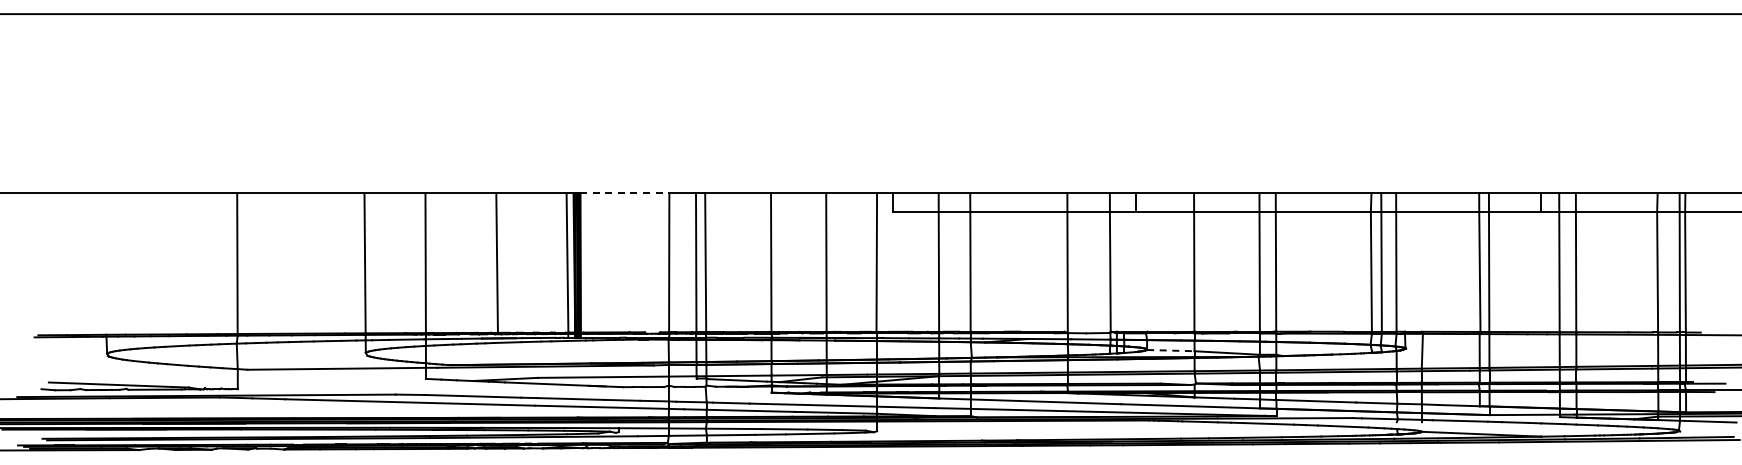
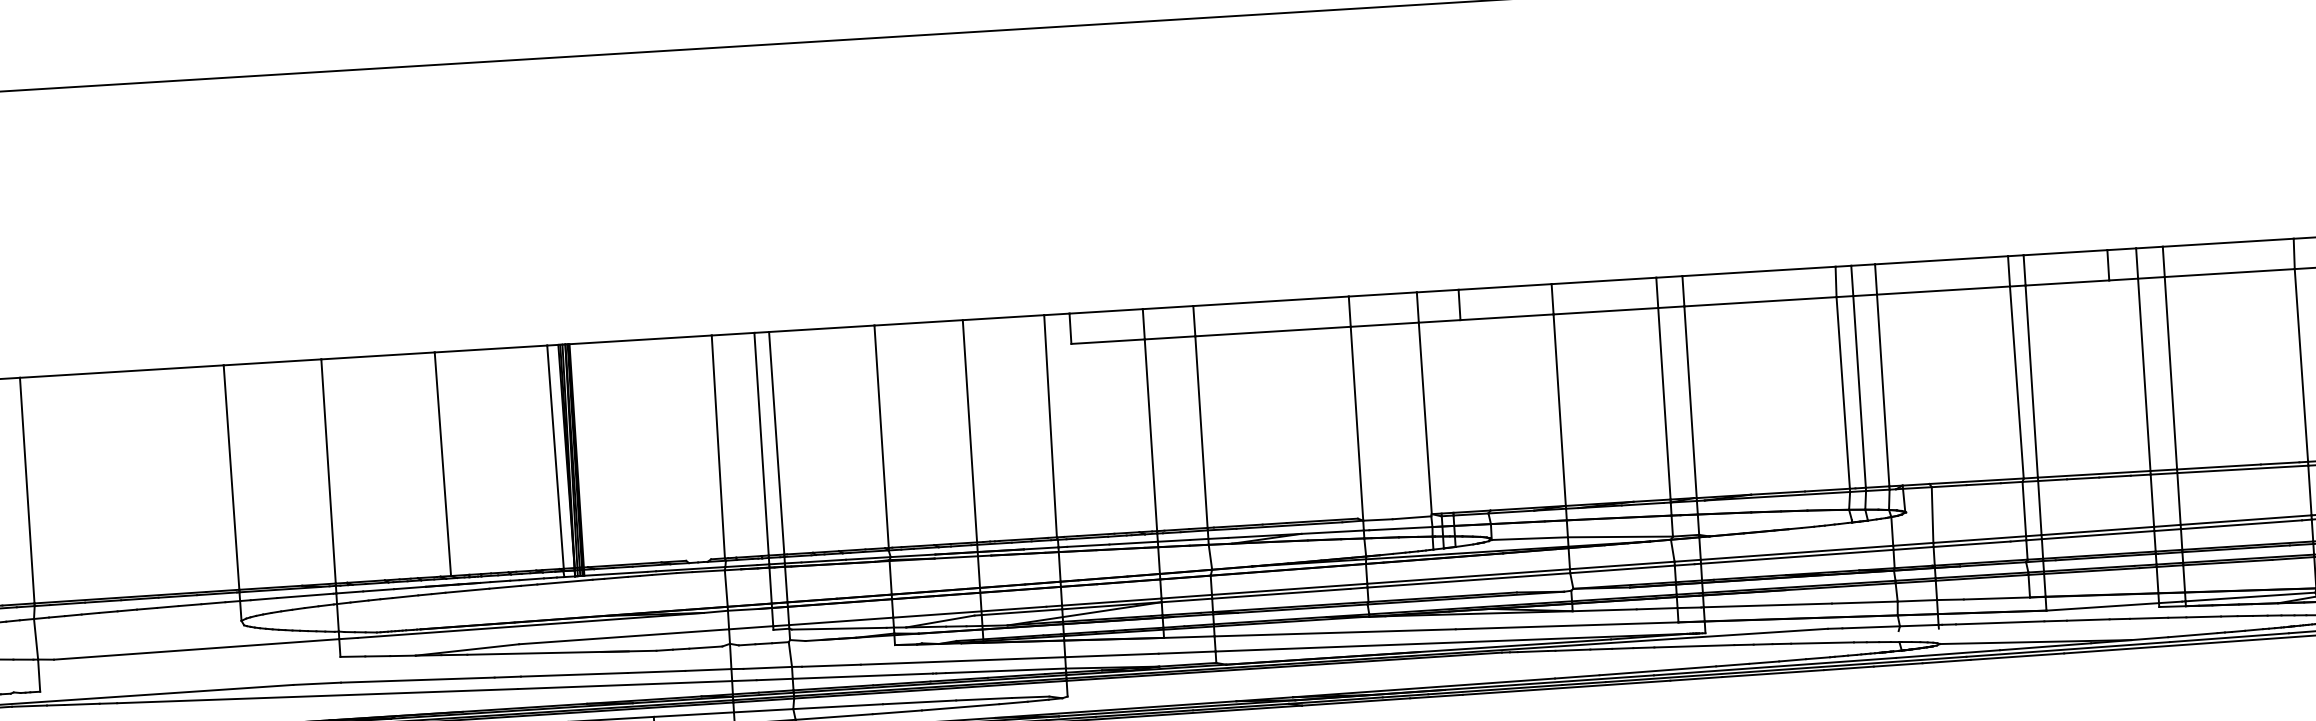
line: (624, 193) -> (639, 340), dashed -> solid
line: (1170, 350) -> (1529, 538), dashed -> solid

